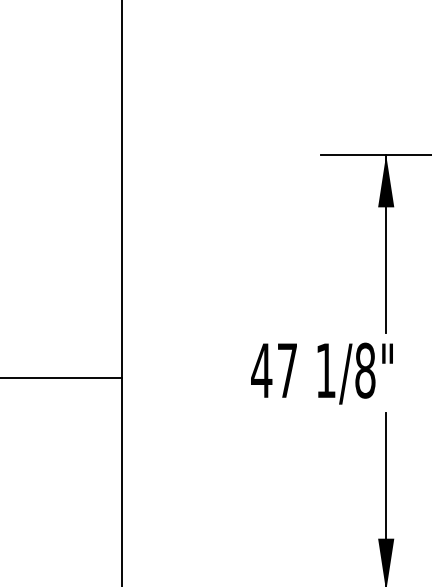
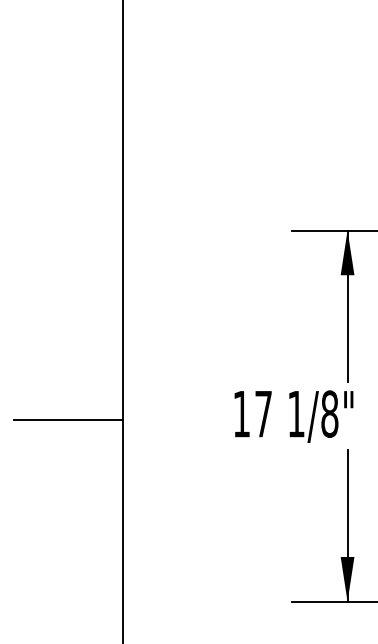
text: (261, 371) -> (241, 414), 47 -> 17

